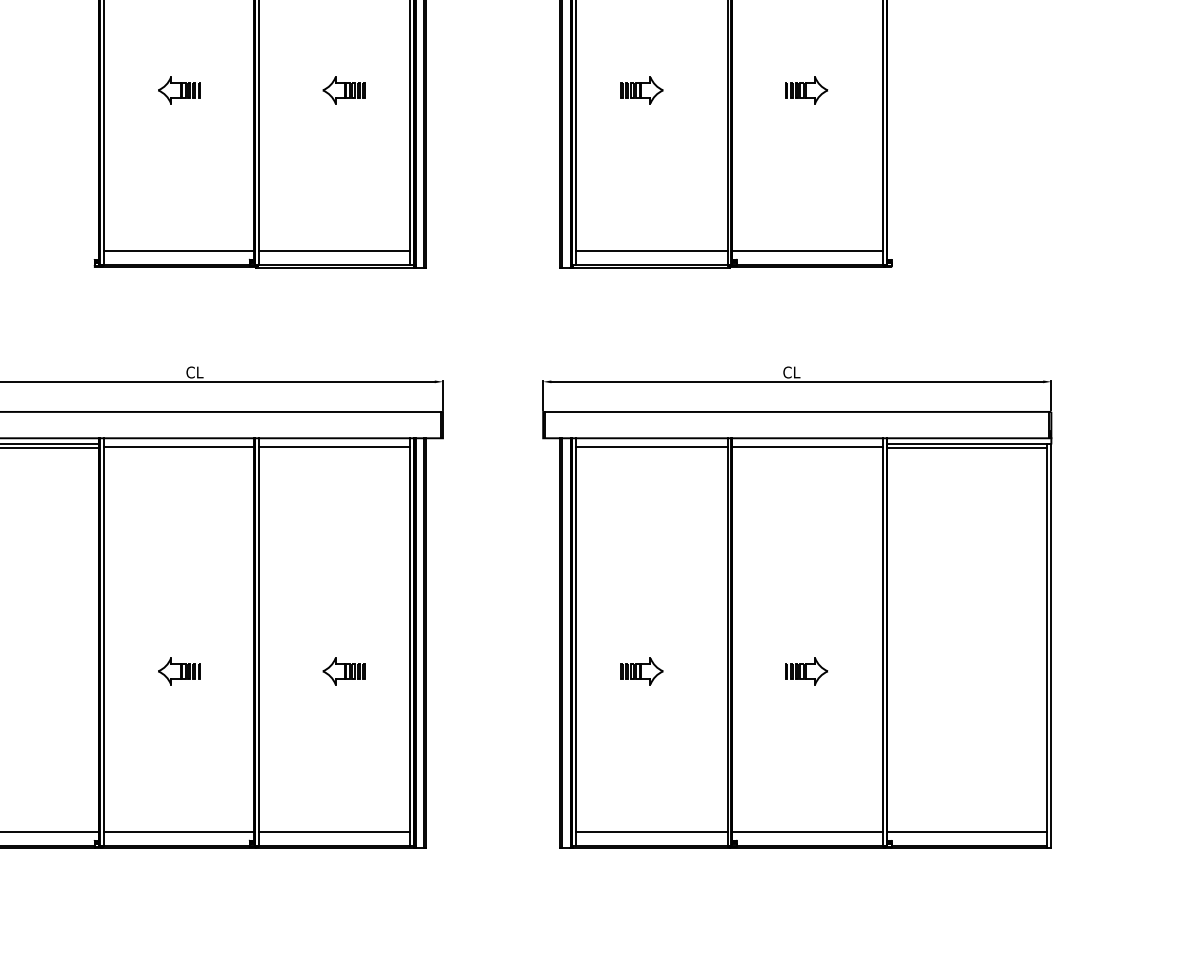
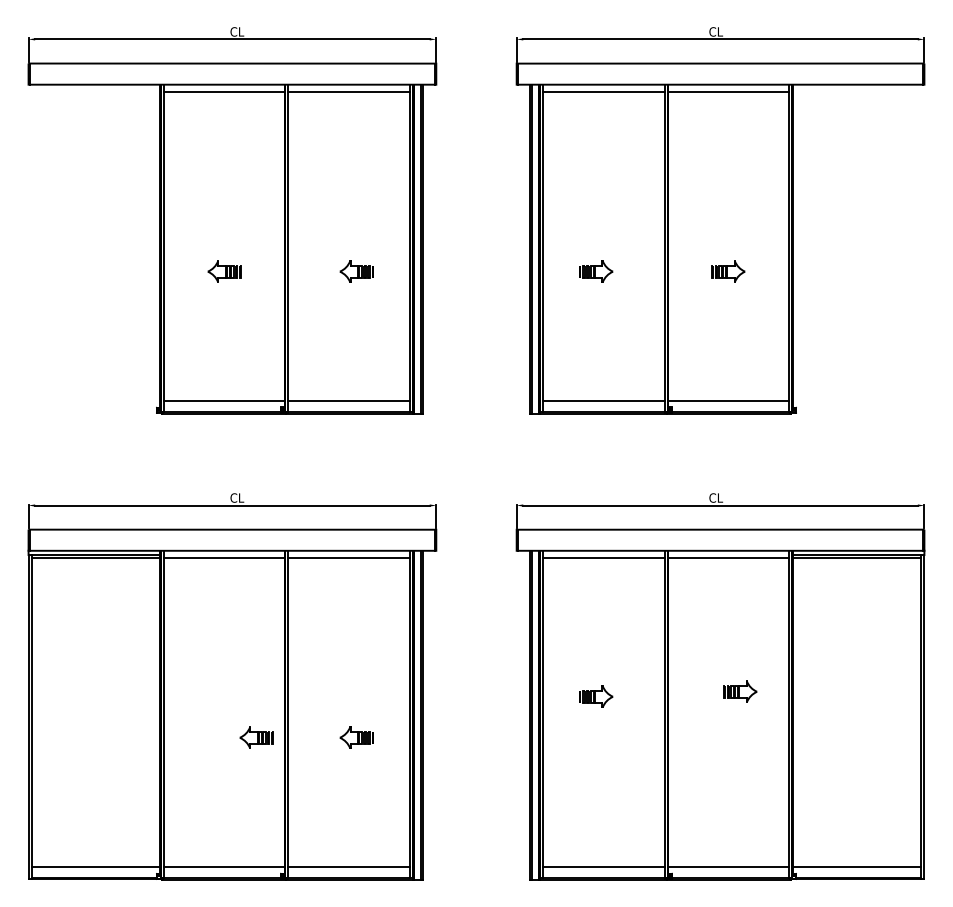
part: (178, 670) -> (256, 737), moved
part: (642, 670) -> (596, 696), moved
part: (807, 670) -> (740, 691), moved

